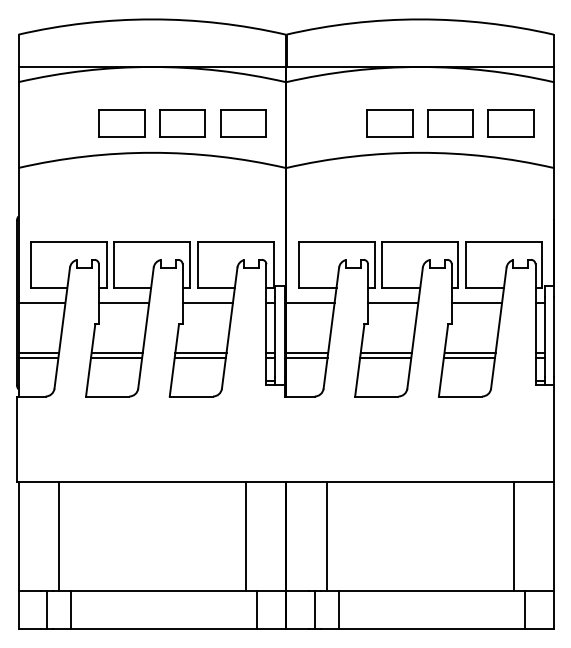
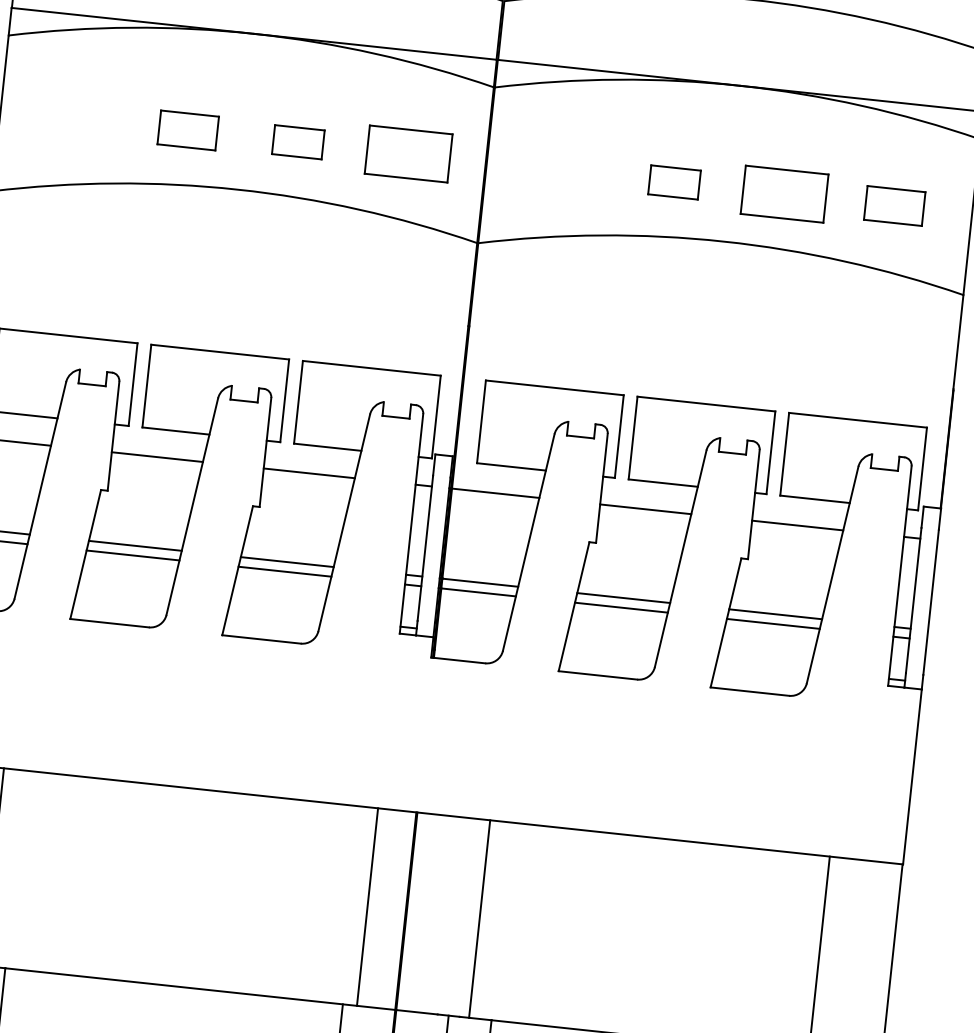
part: (121, 123) -> (187, 130), size x0.7
part: (182, 123) -> (298, 142), size x0.6
part: (389, 123) -> (673, 182), size x0.6
part: (510, 123) -> (893, 205), size x0.7
line: (245, 535) -> (367, 905), moved

